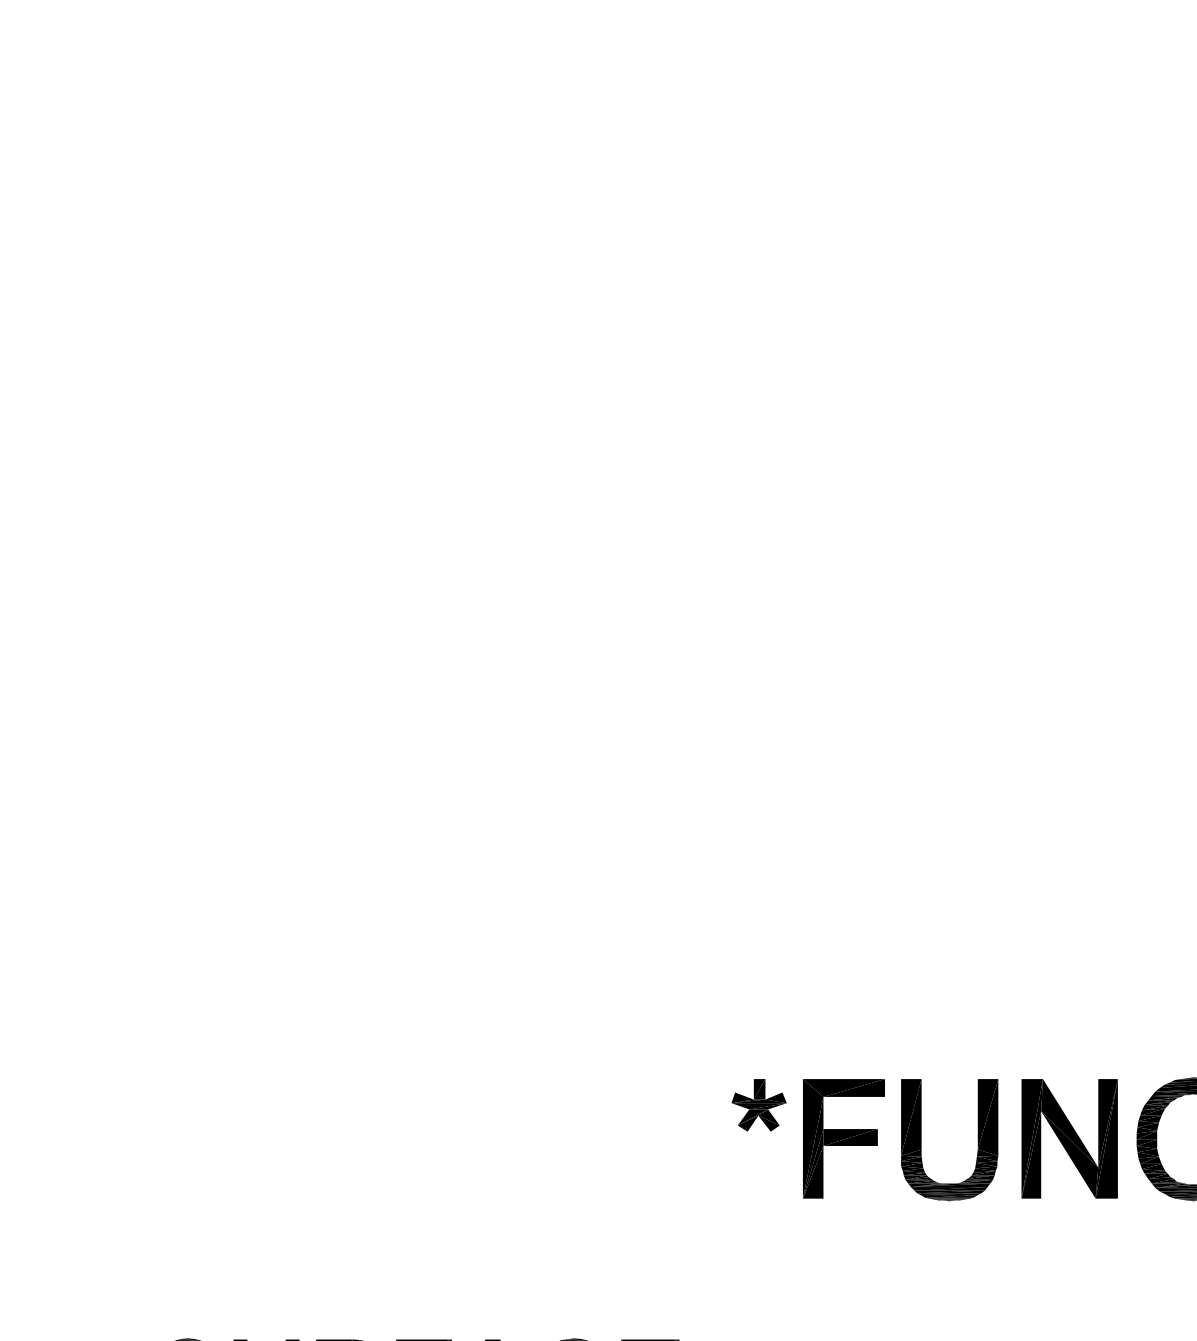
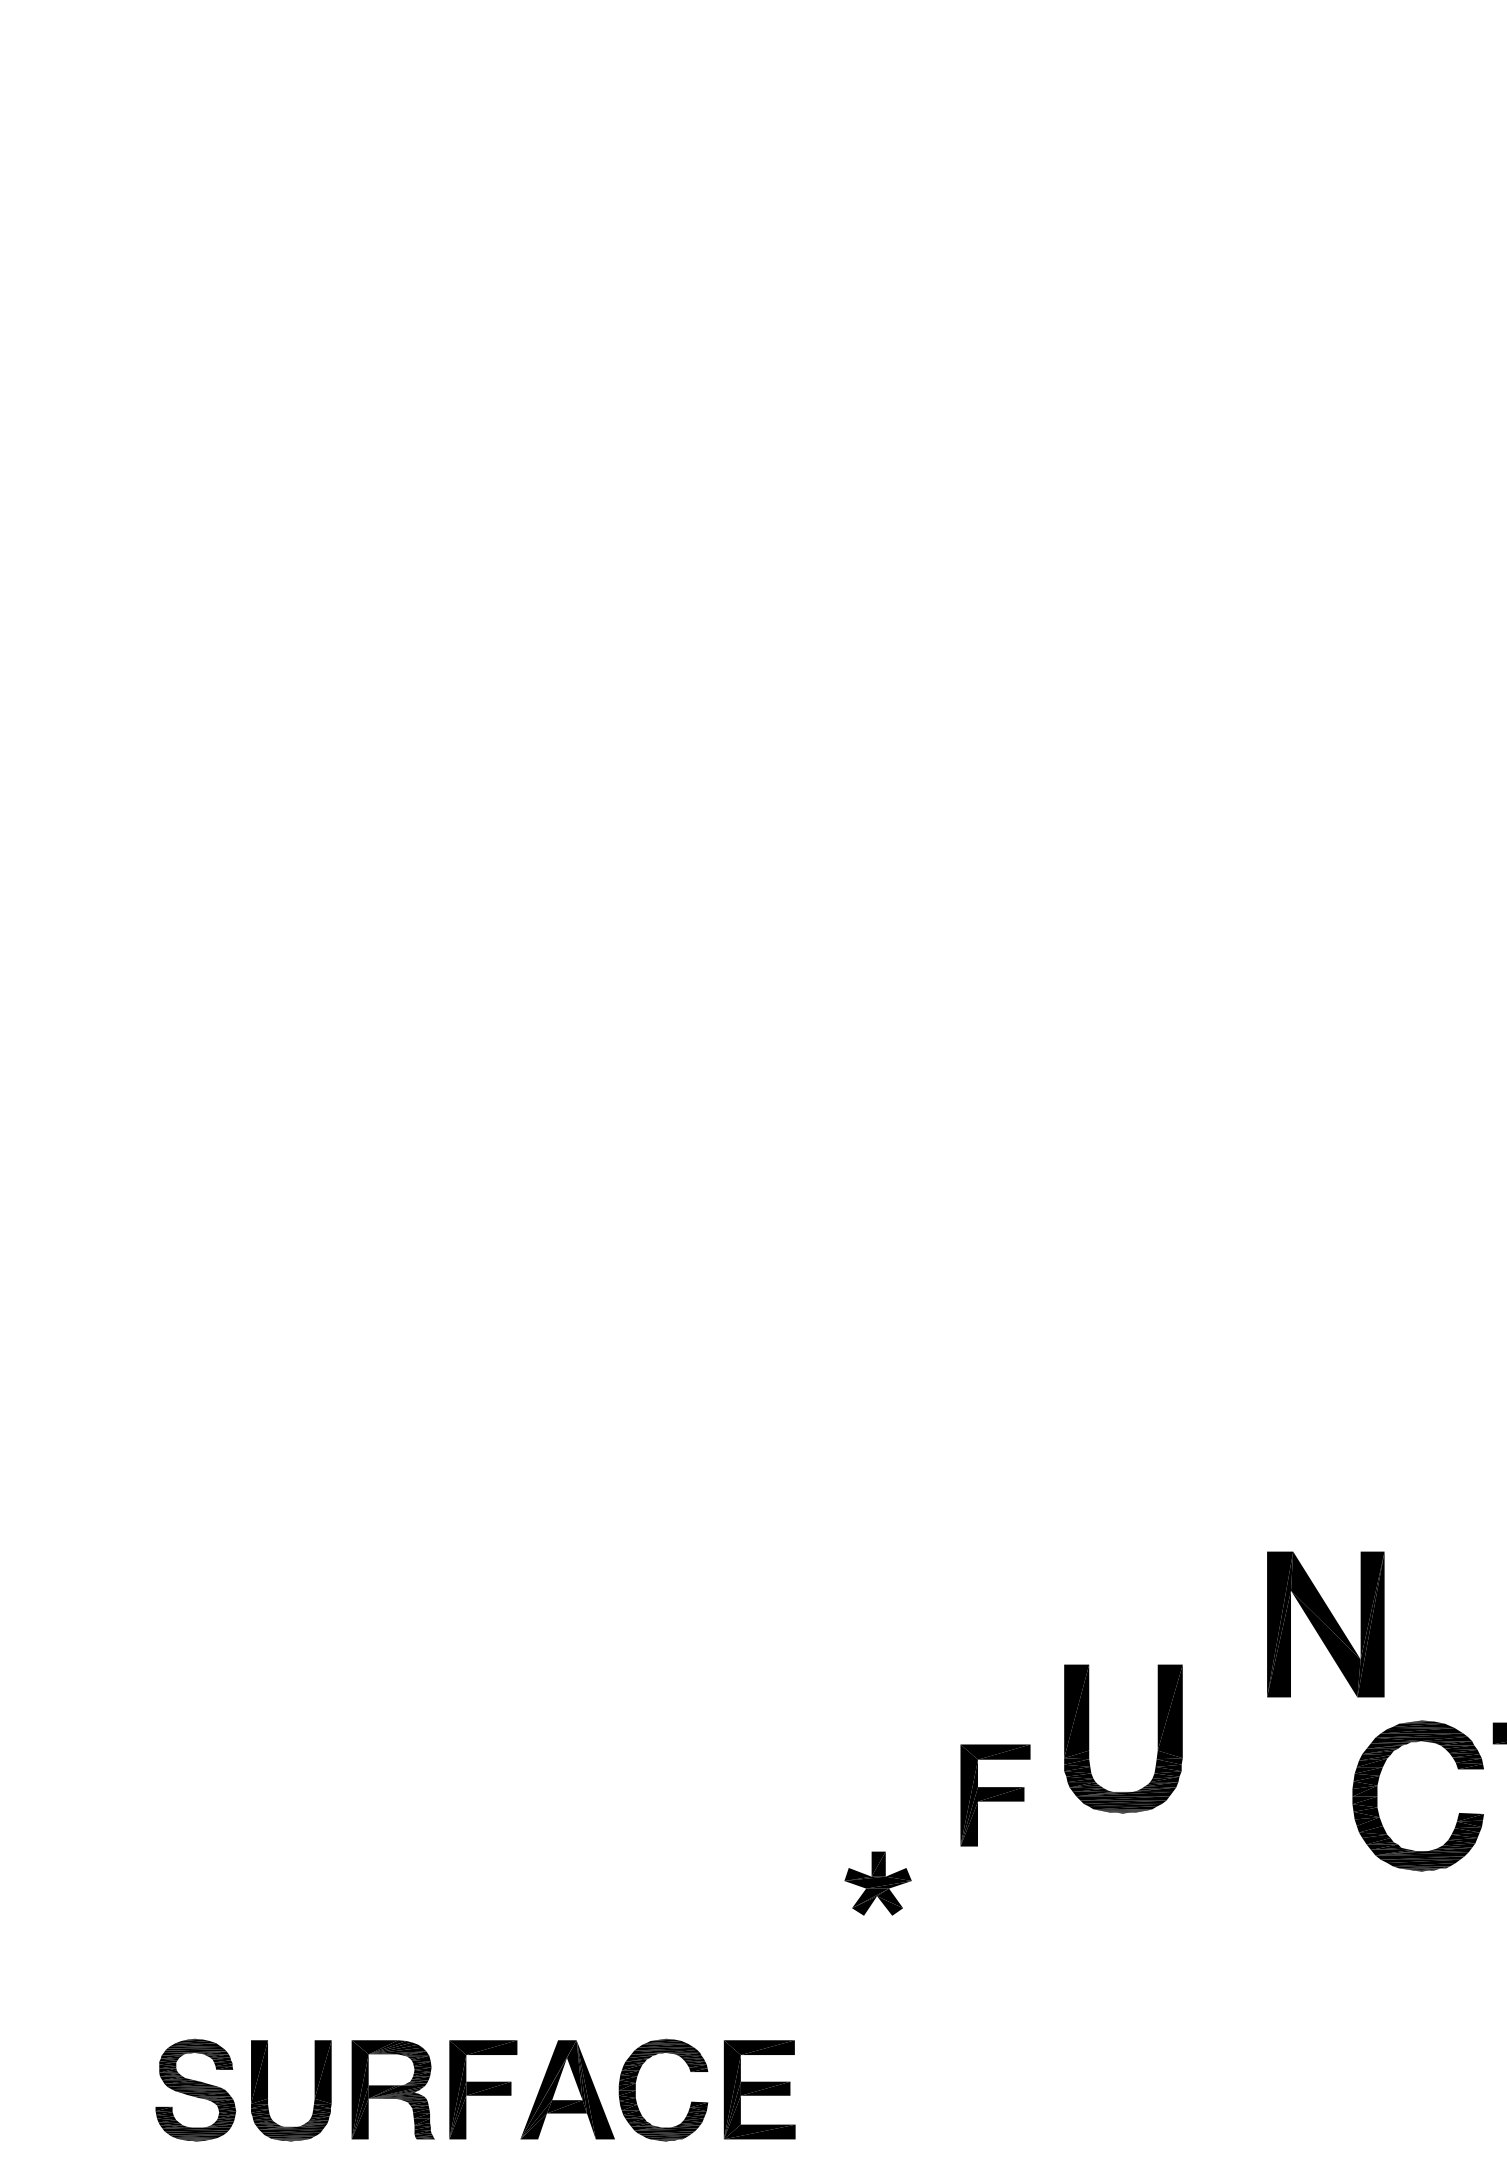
part: (758, 1105) -> (877, 1883), moved
part: (843, 1138) -> (995, 1795), size x0.7
part: (1069, 1138) -> (1325, 1624), moved
part: (921, 1139) -> (1089, 1738), moved

